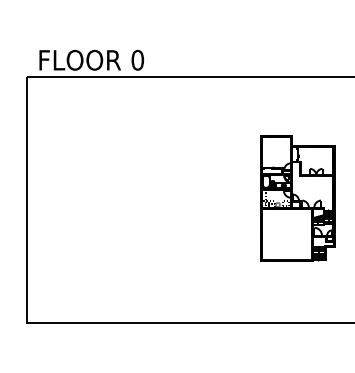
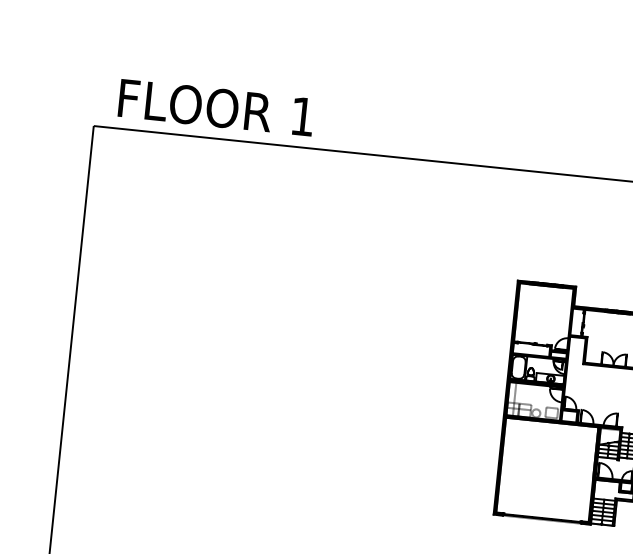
text: (137, 59) -> (302, 115), 0 -> 1

